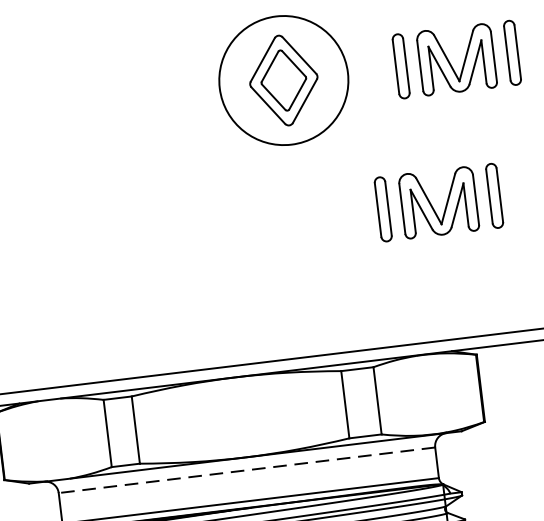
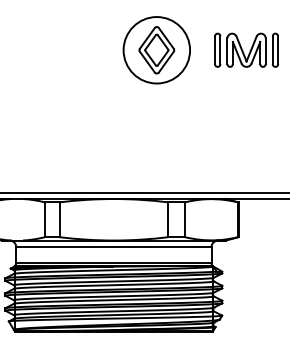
part: (438, 201) -> (228, 121), removed
line: (246, 470) -> (113, 247), dashed -> solid

